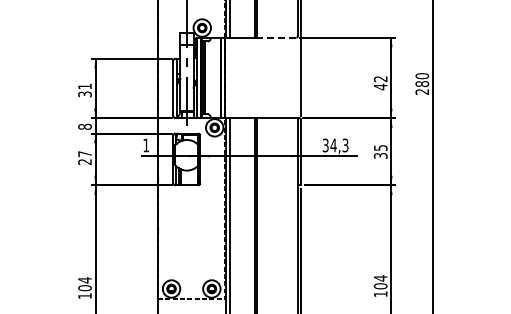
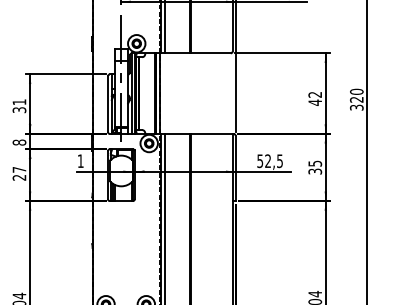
line: (276, 37) -> (210, 53), dashed -> solid
text: (422, 87) -> (356, 103), 280 -> 320
text: (335, 145) -> (269, 161), 34,3 -> 52,5

